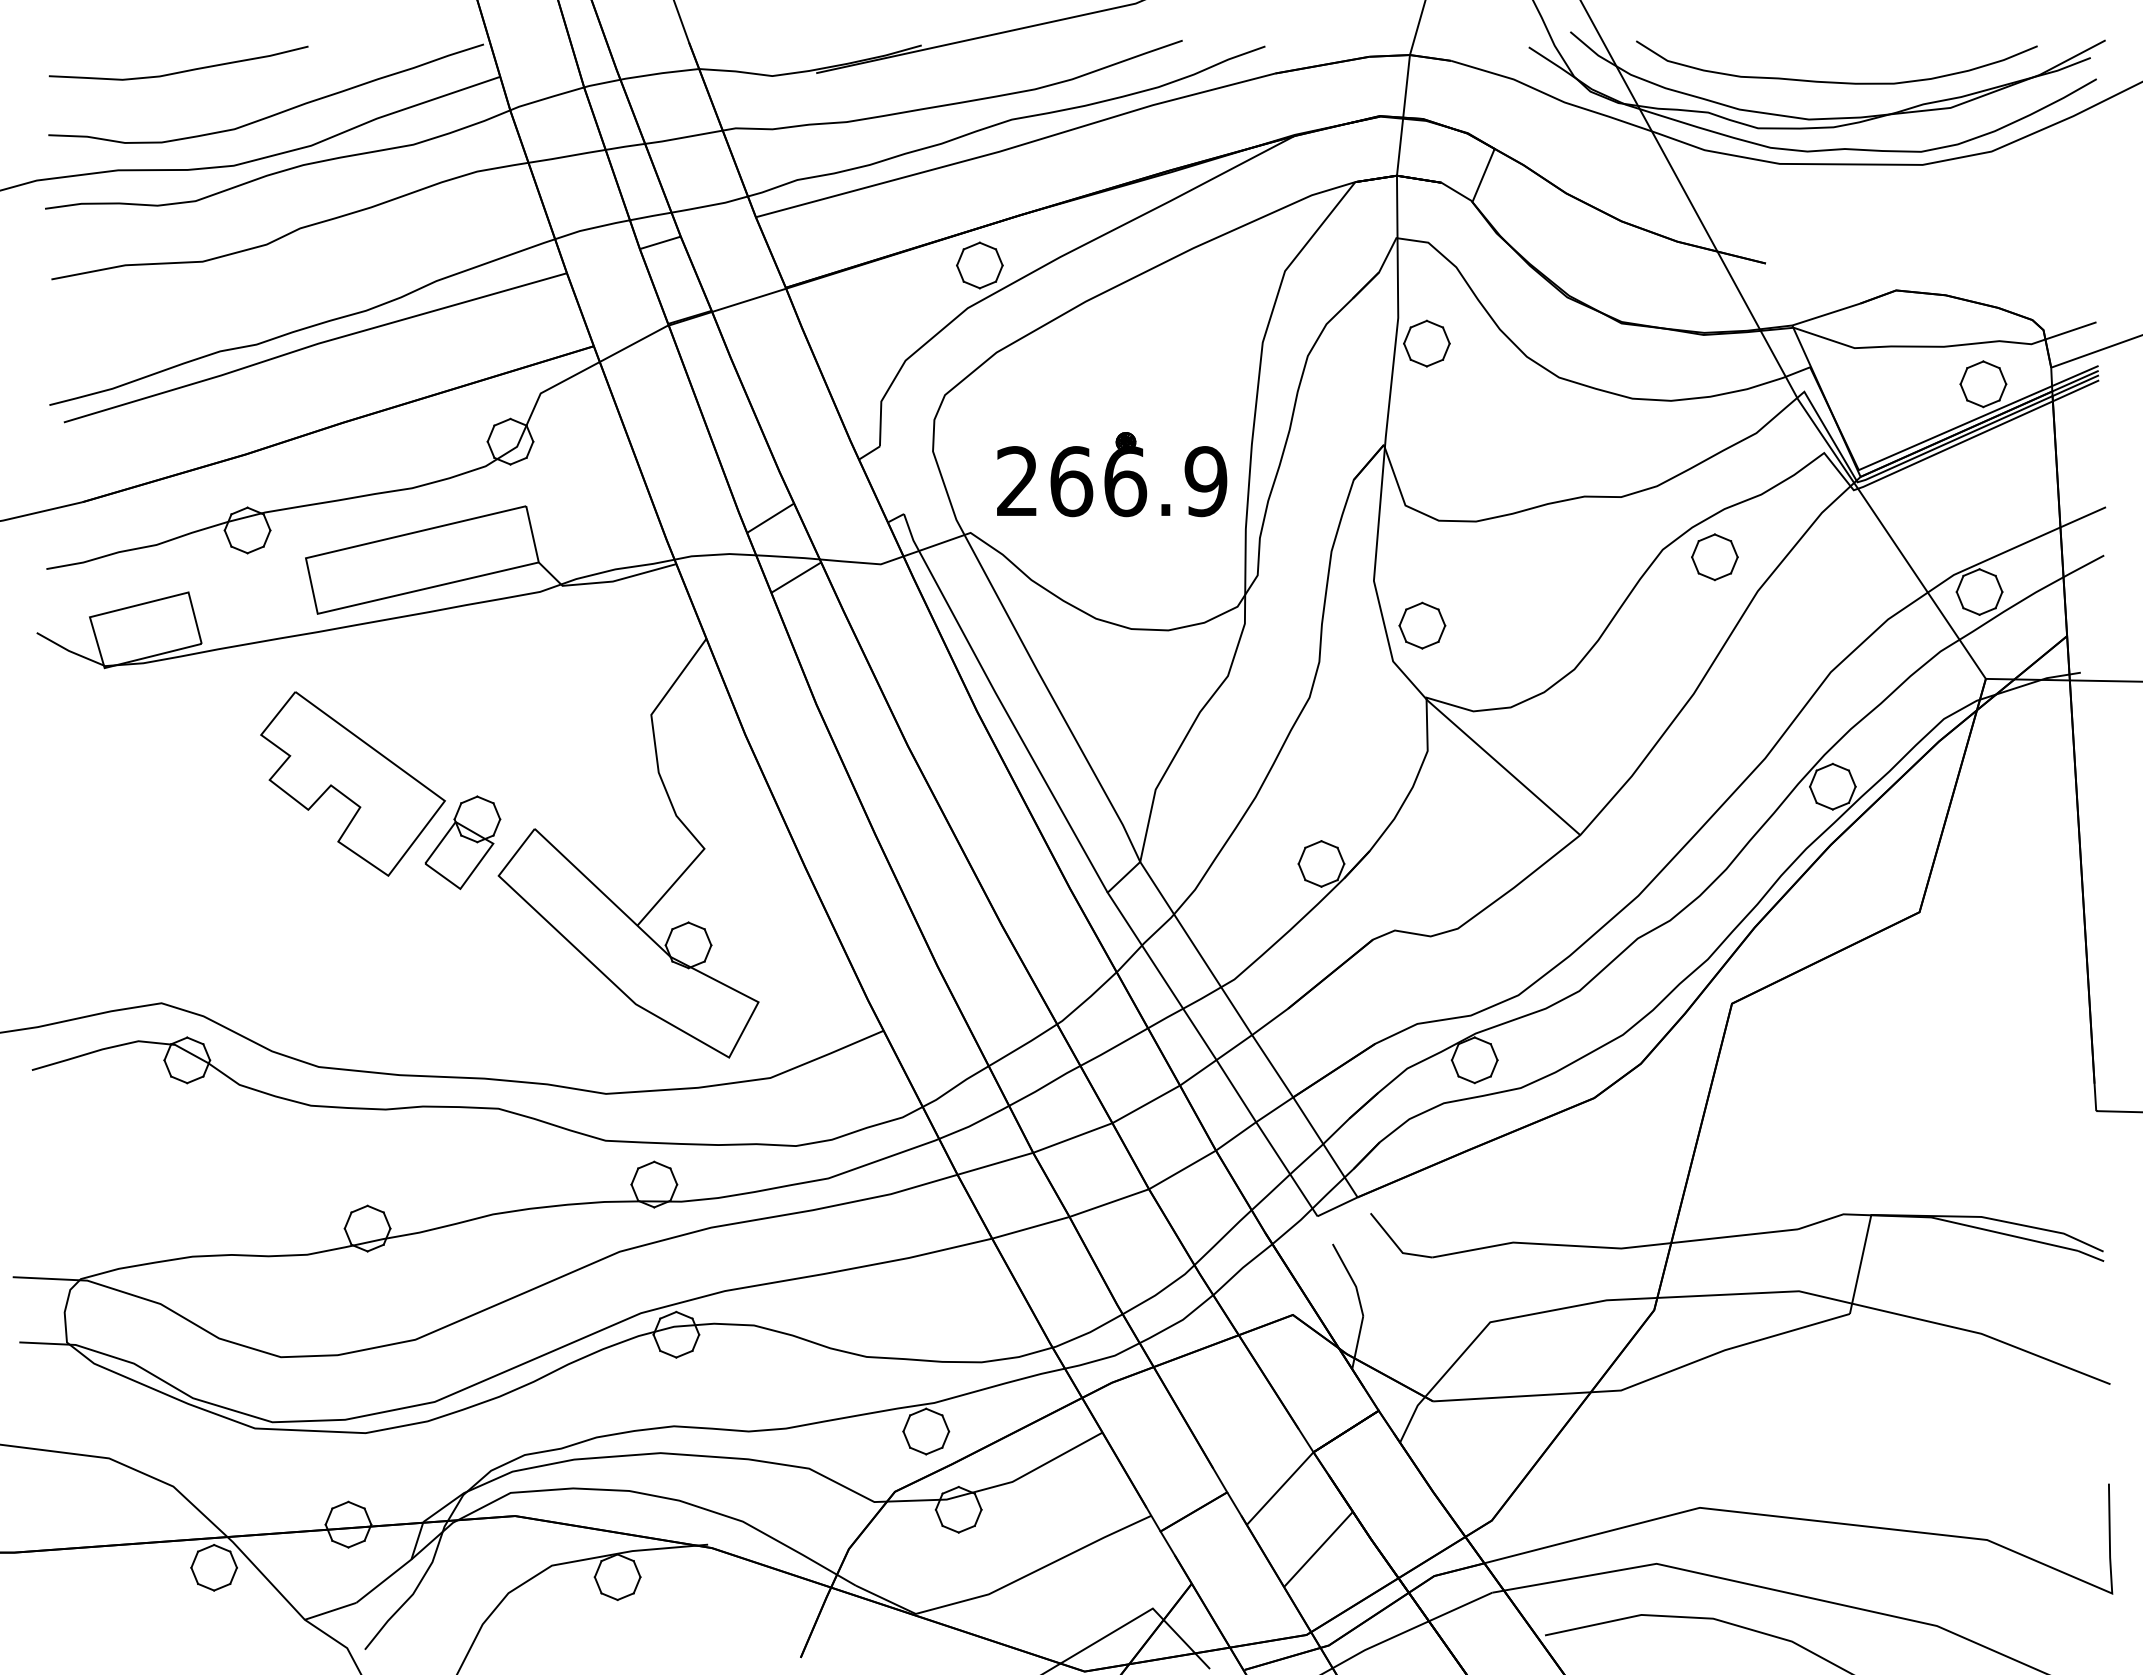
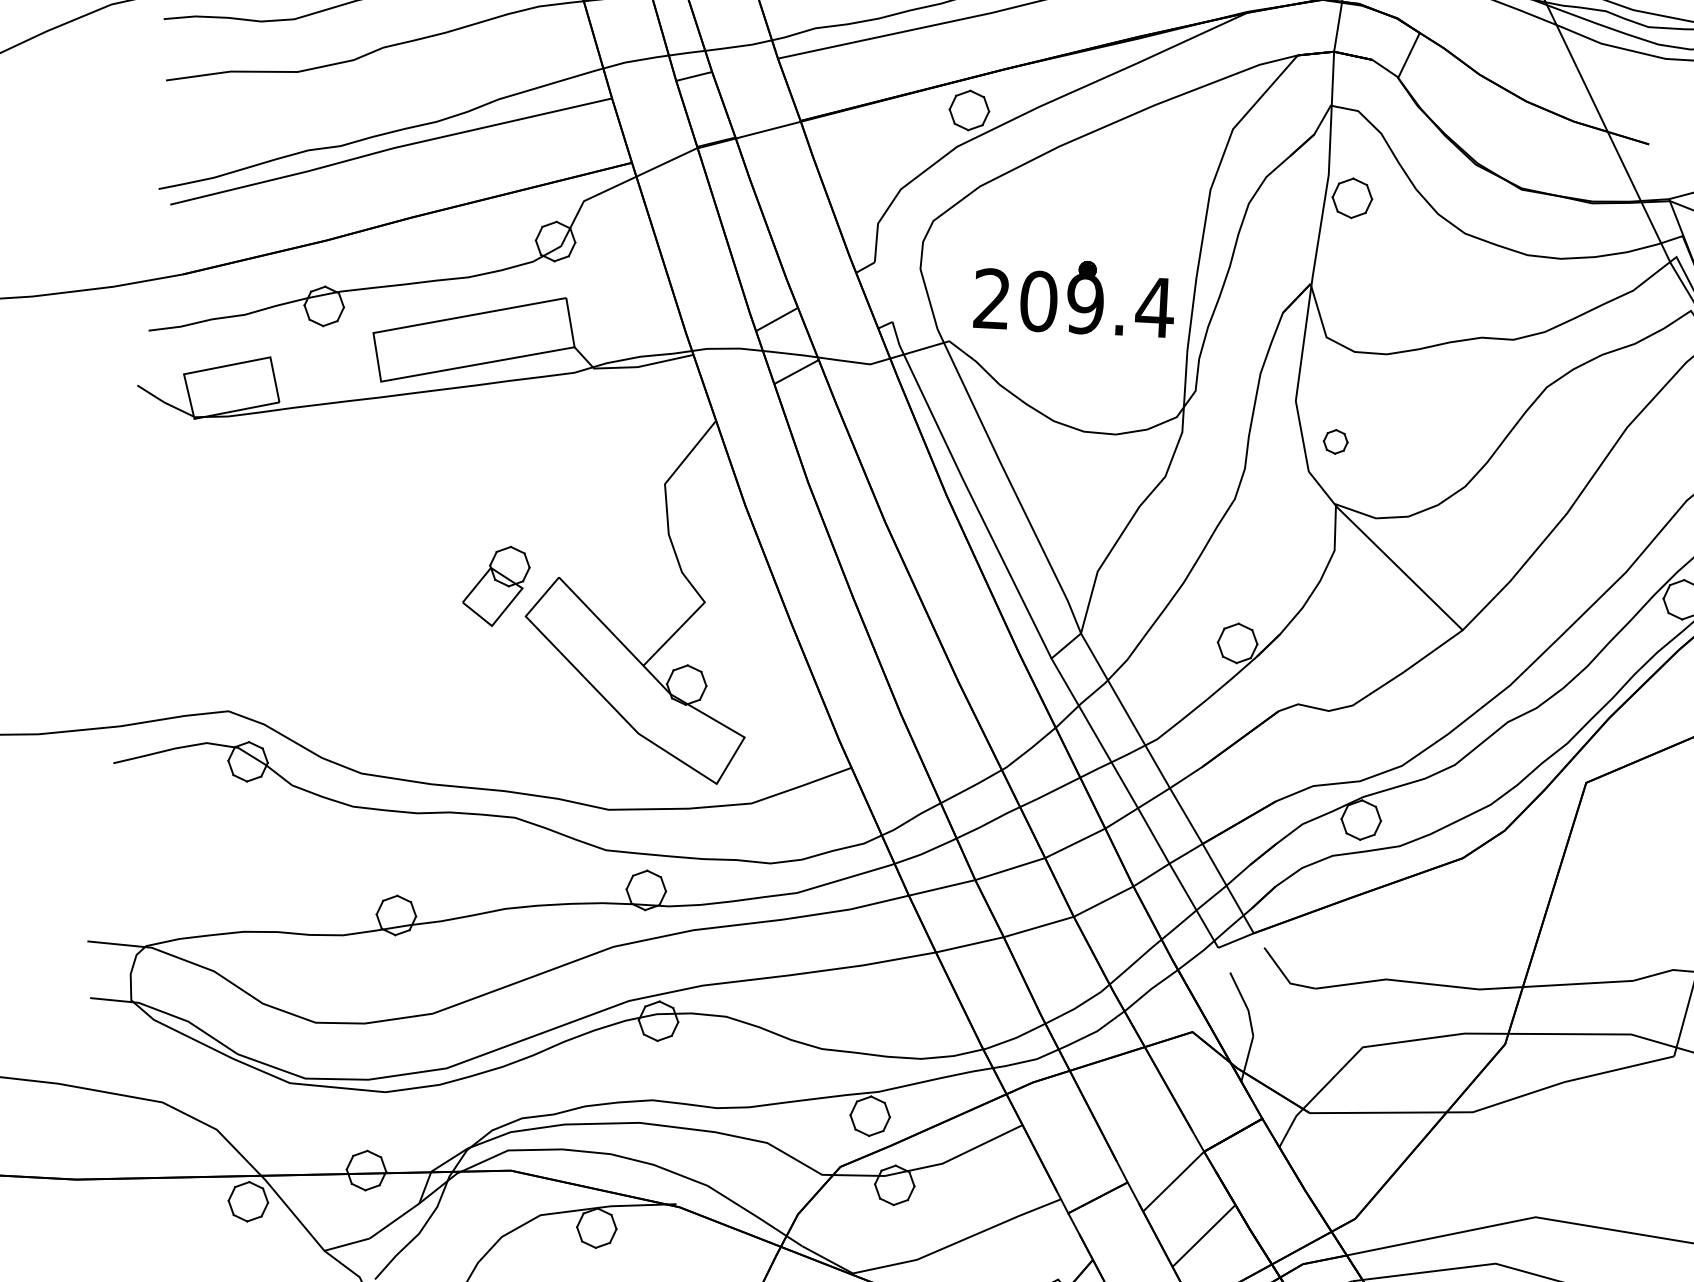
text: (1139, 481) -> (1097, 304), 266.9 -> 209.4
part: (1714, 557) -> (1591, 396), removed
part: (1422, 625) -> (1335, 441), size x0.6
part: (352, 783) -> (403, 529), removed

